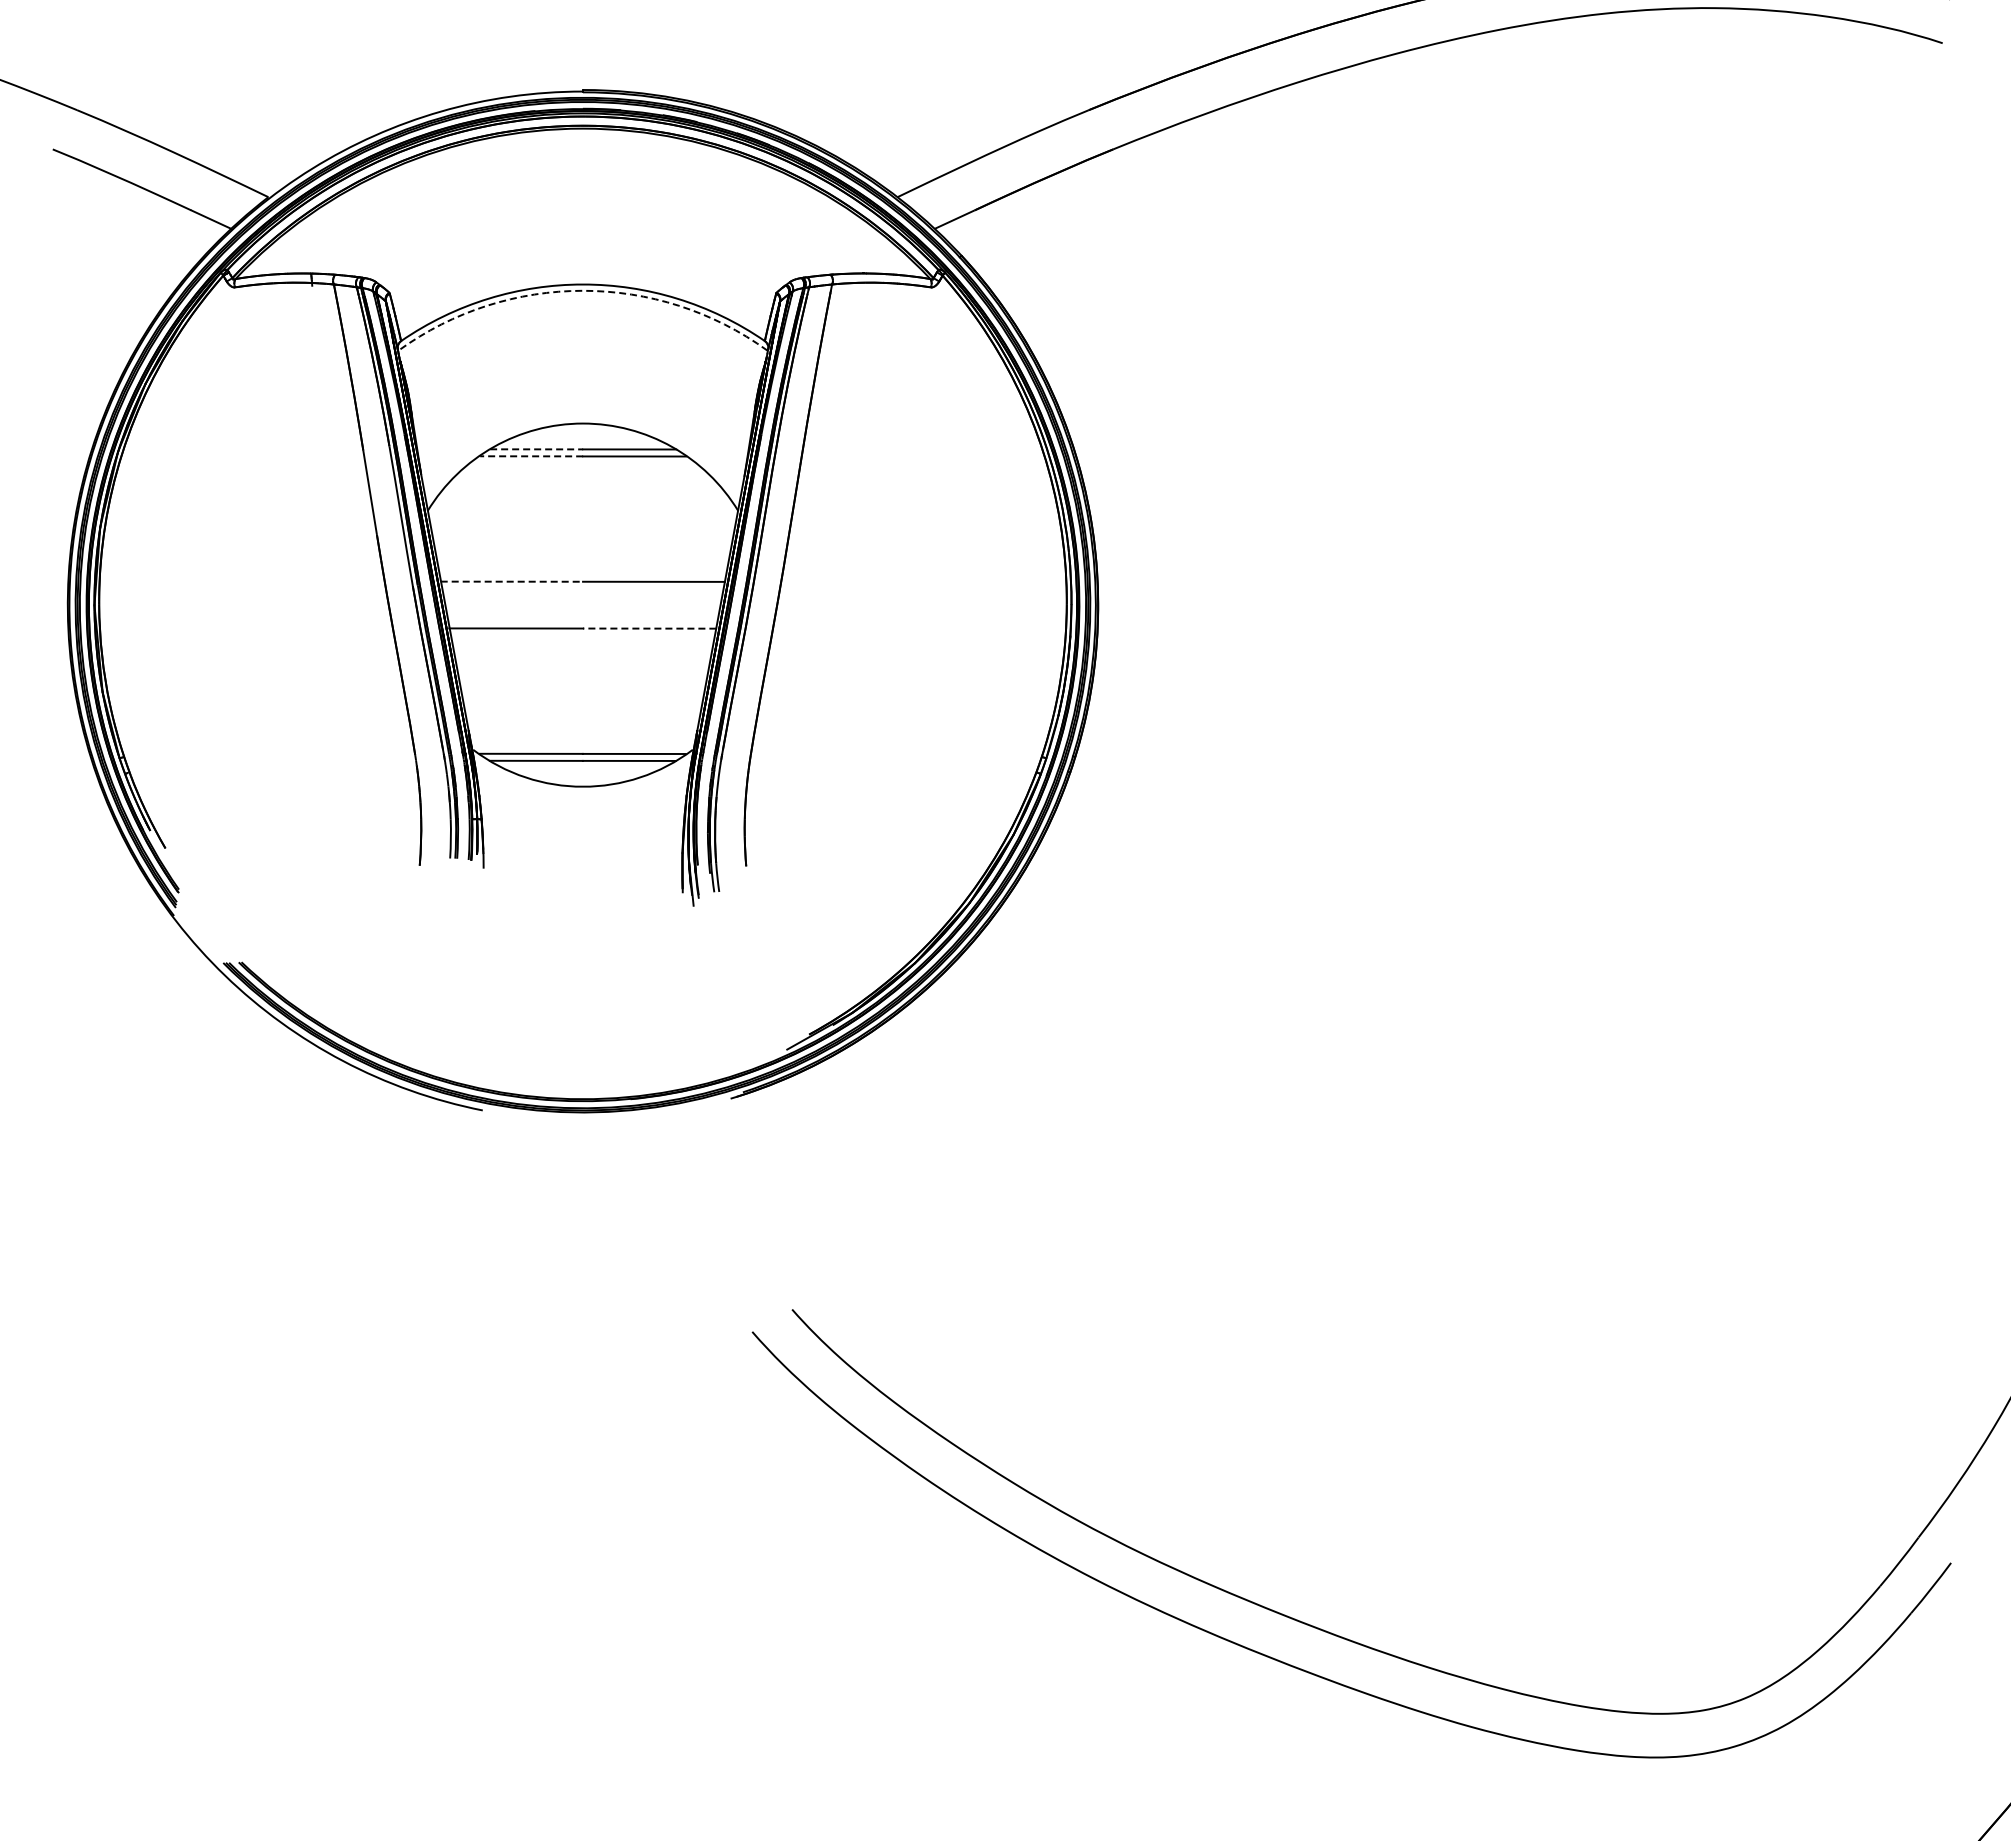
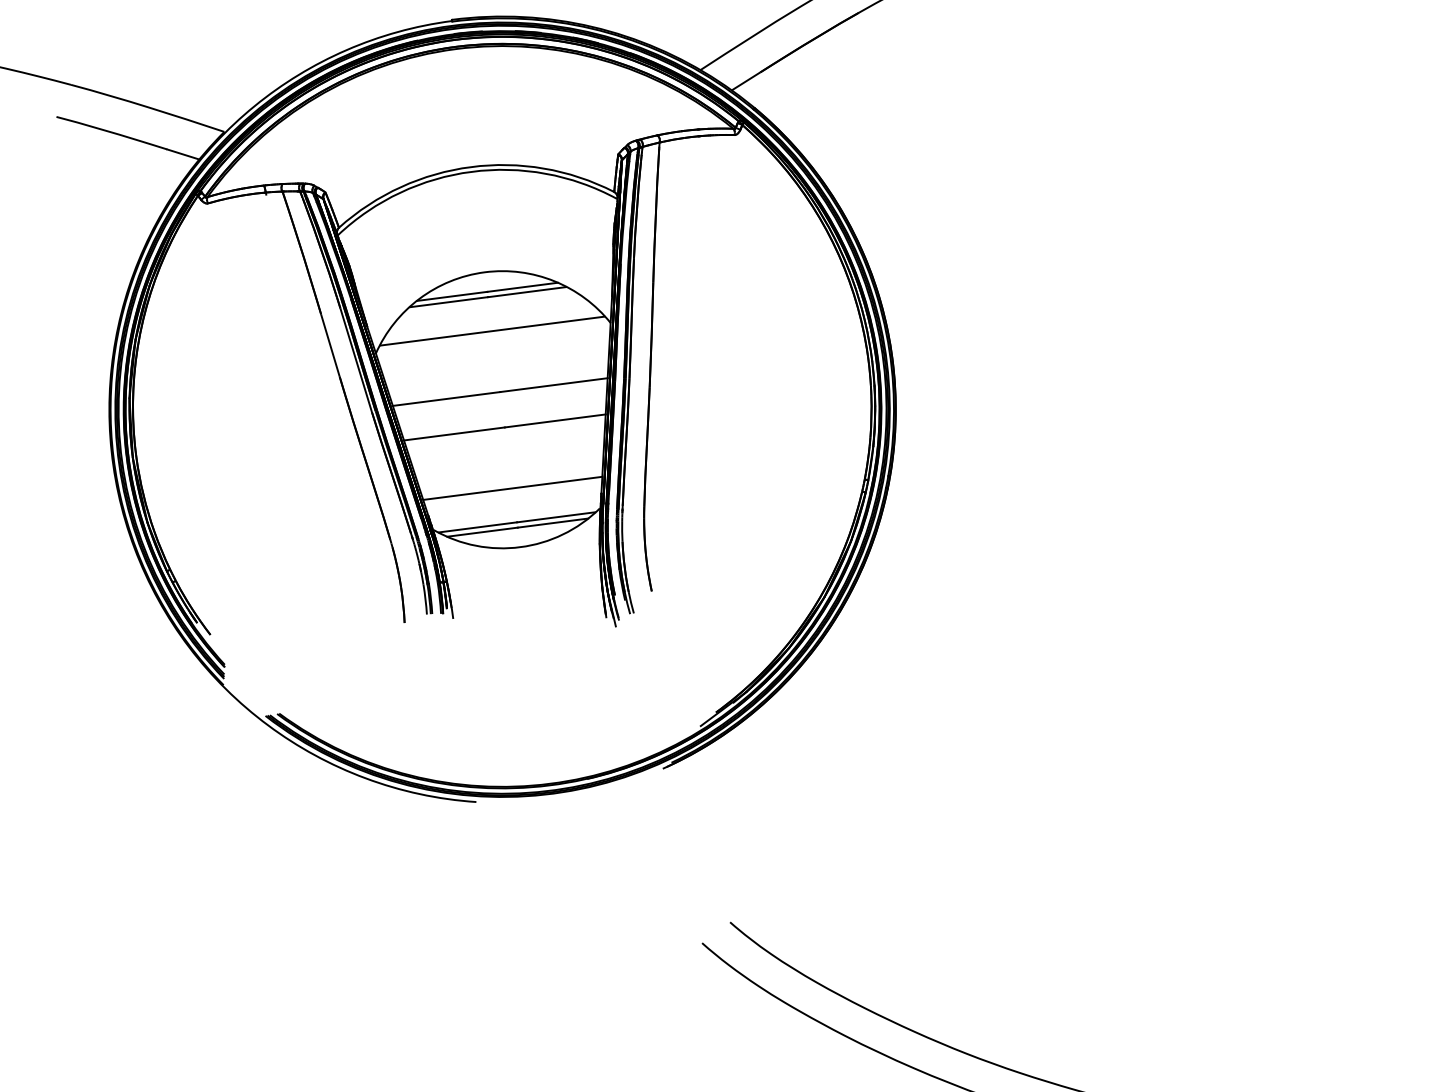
arc: (583, 290) -> (472, 171), dashed -> solid
line: (537, 449) -> (452, 296), dashed -> solid
line: (531, 456) -> (448, 302), dashed -> solid
line: (582, 501) -> (492, 331), added
line: (512, 581) -> (446, 398), dashed -> solid
line: (649, 628) -> (555, 420), dashed -> solid
line: (582, 708) -> (512, 488), added

